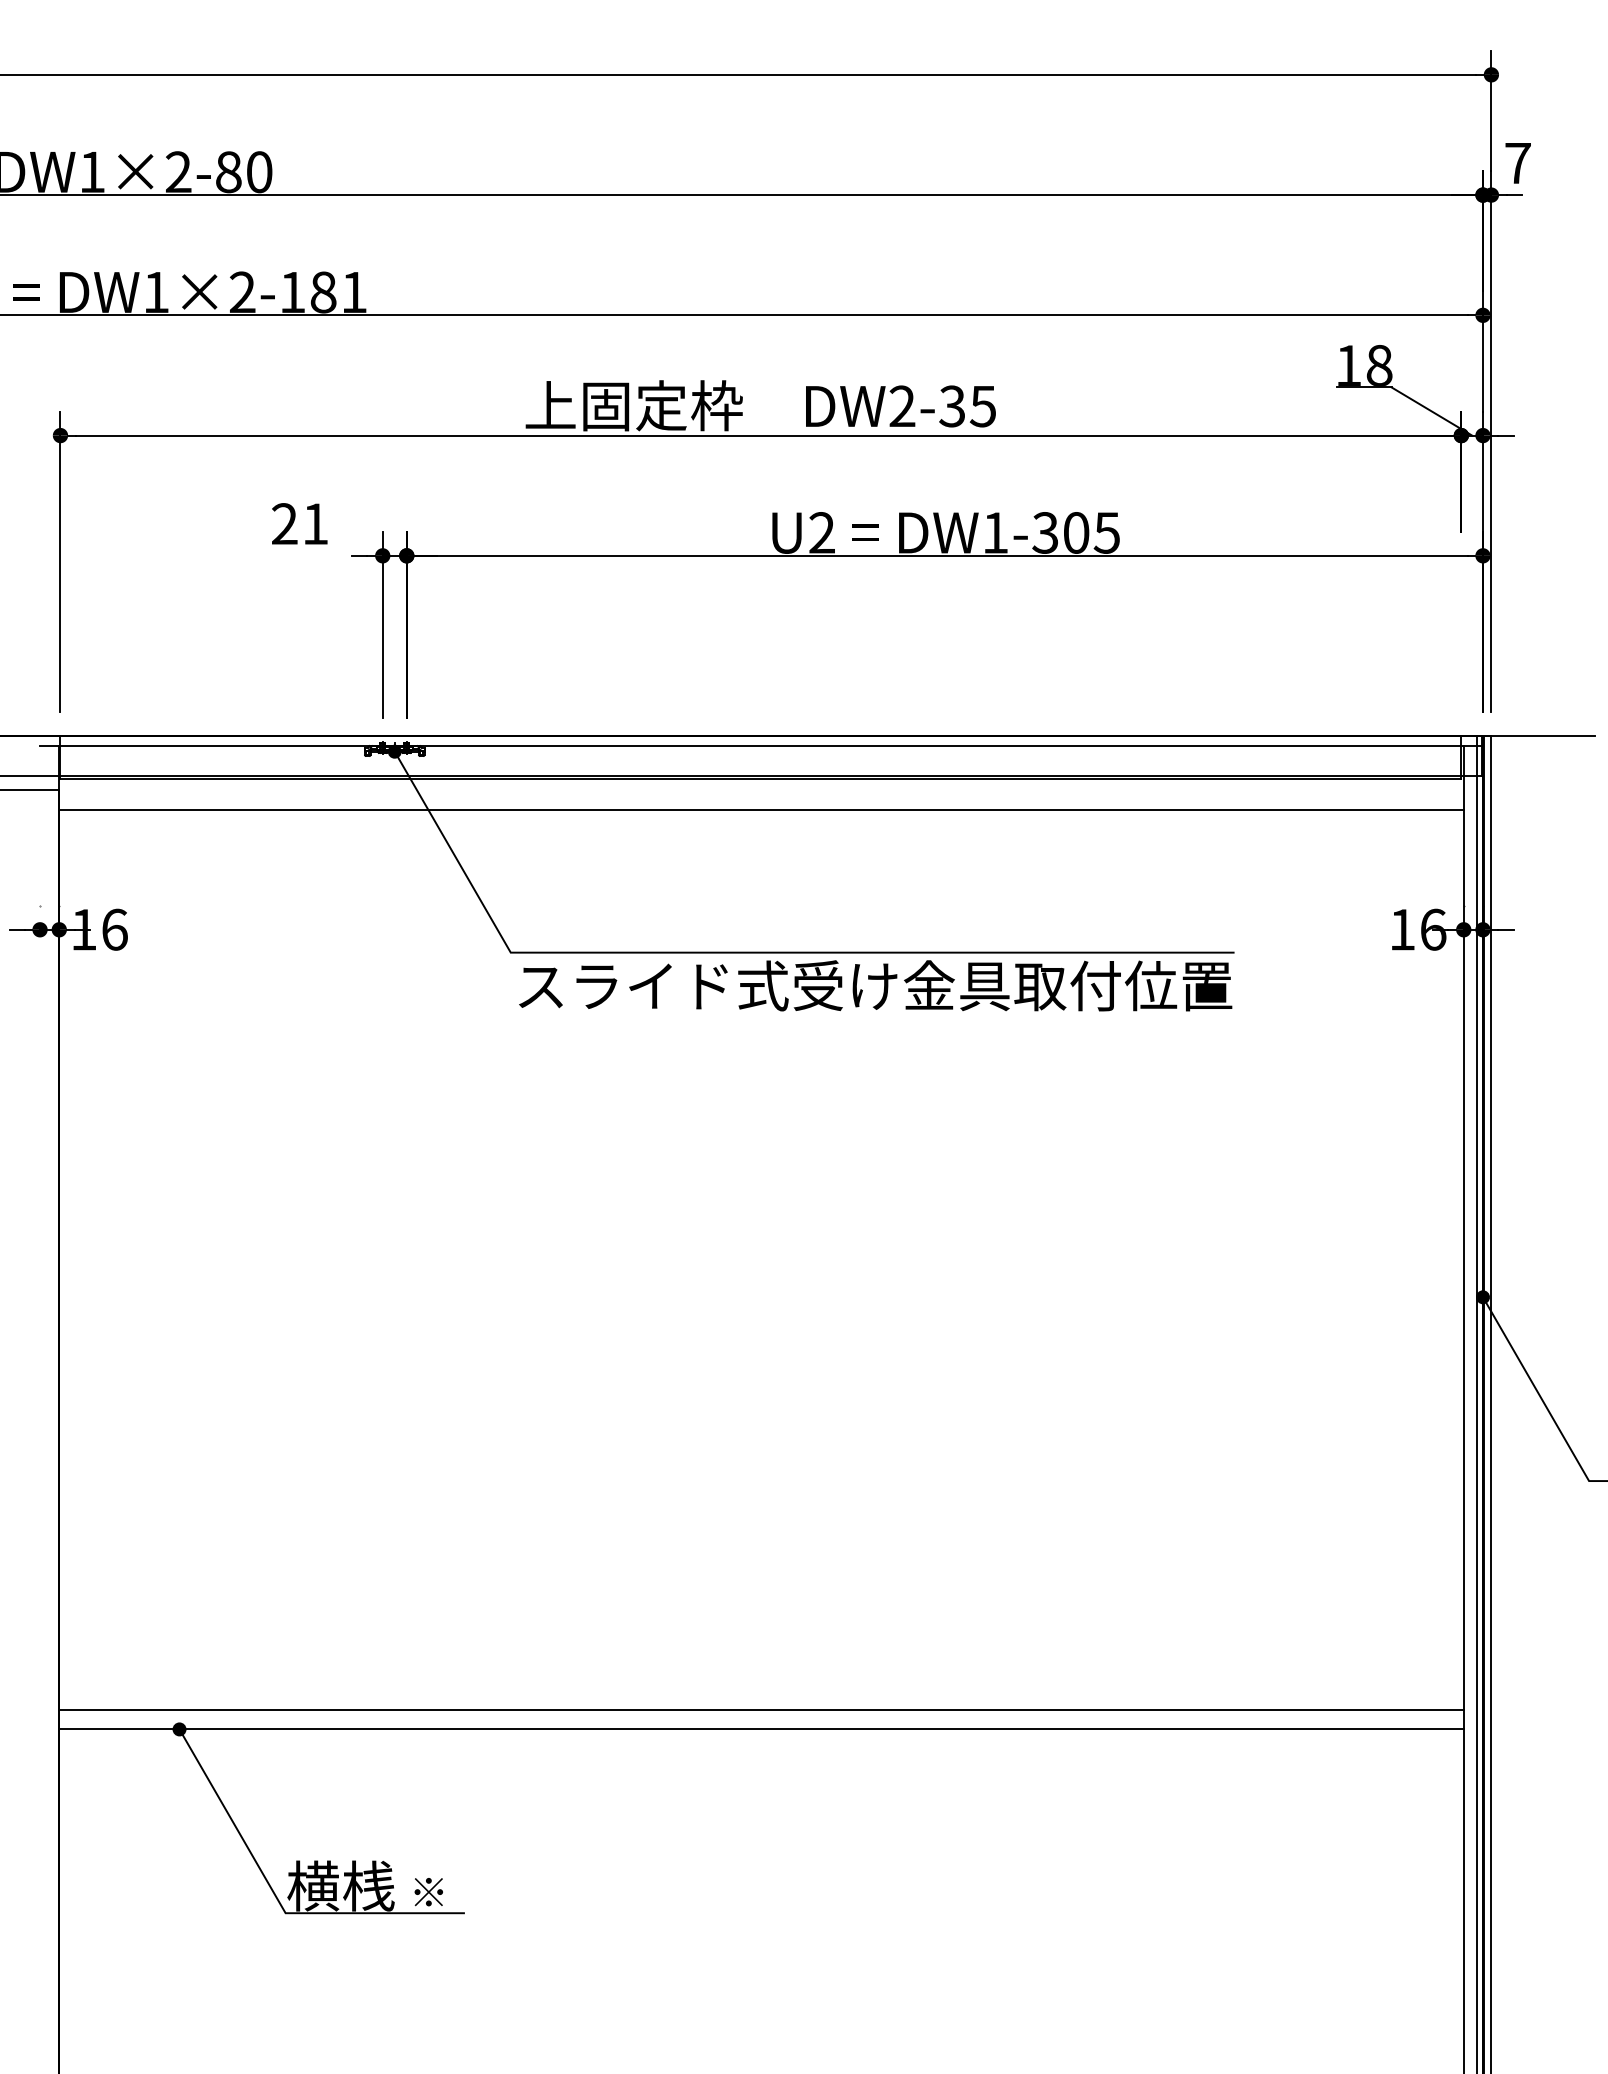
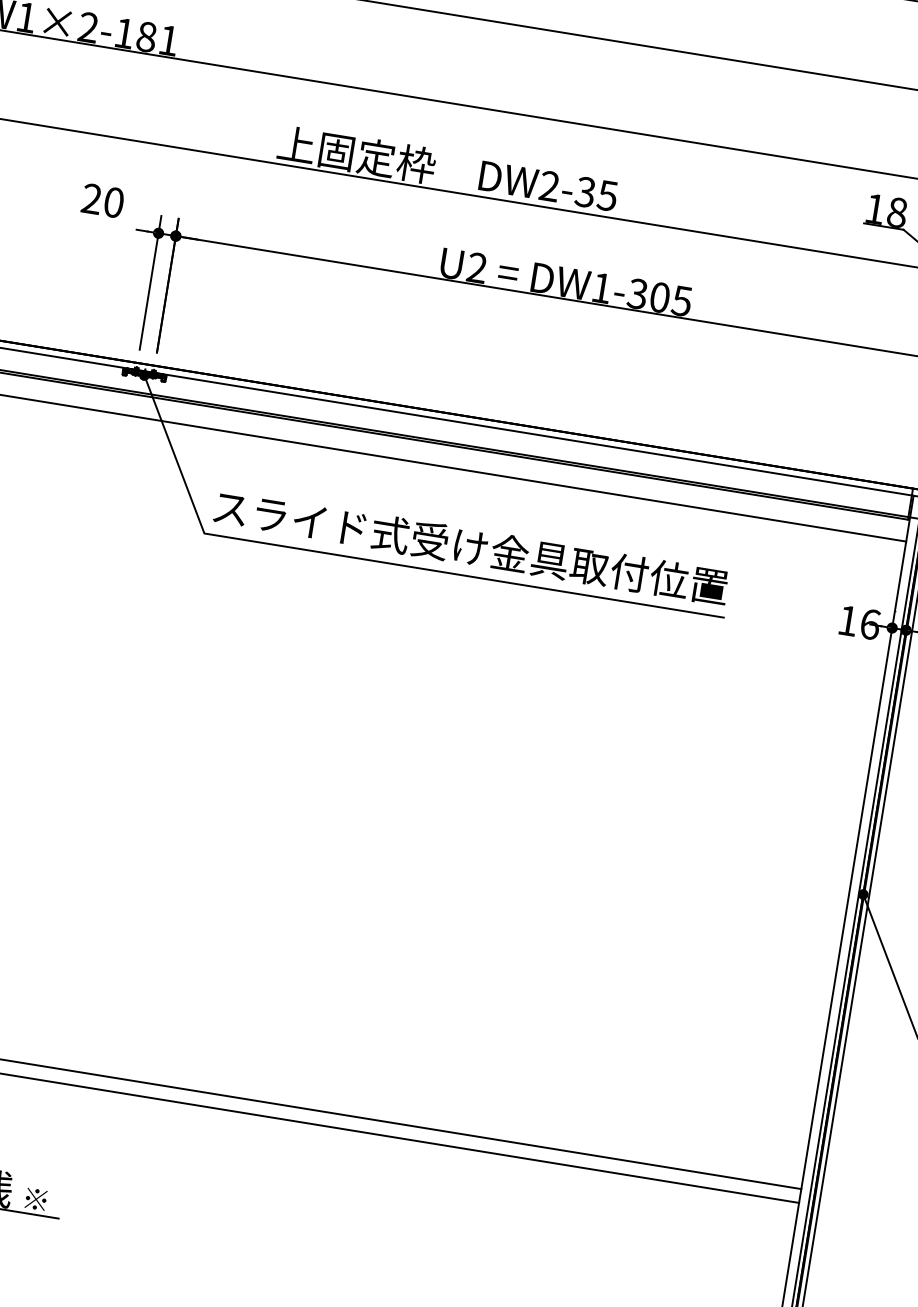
text: (315, 524) -> (113, 202), 21 -> 20
text: (875, 985) -> (471, 547), moved

